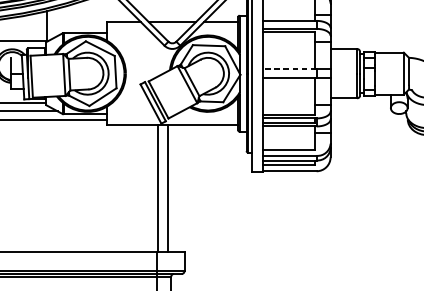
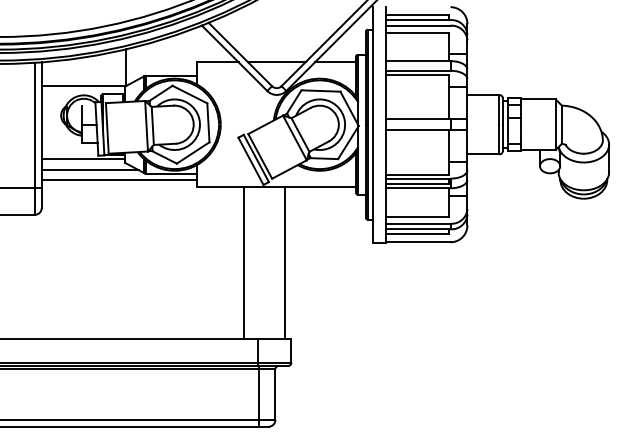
line: (290, 69) -> (418, 119), dashed -> solid
line: (158, 188) -> (284, 263), moved
line: (168, 188) -> (244, 263), moved

